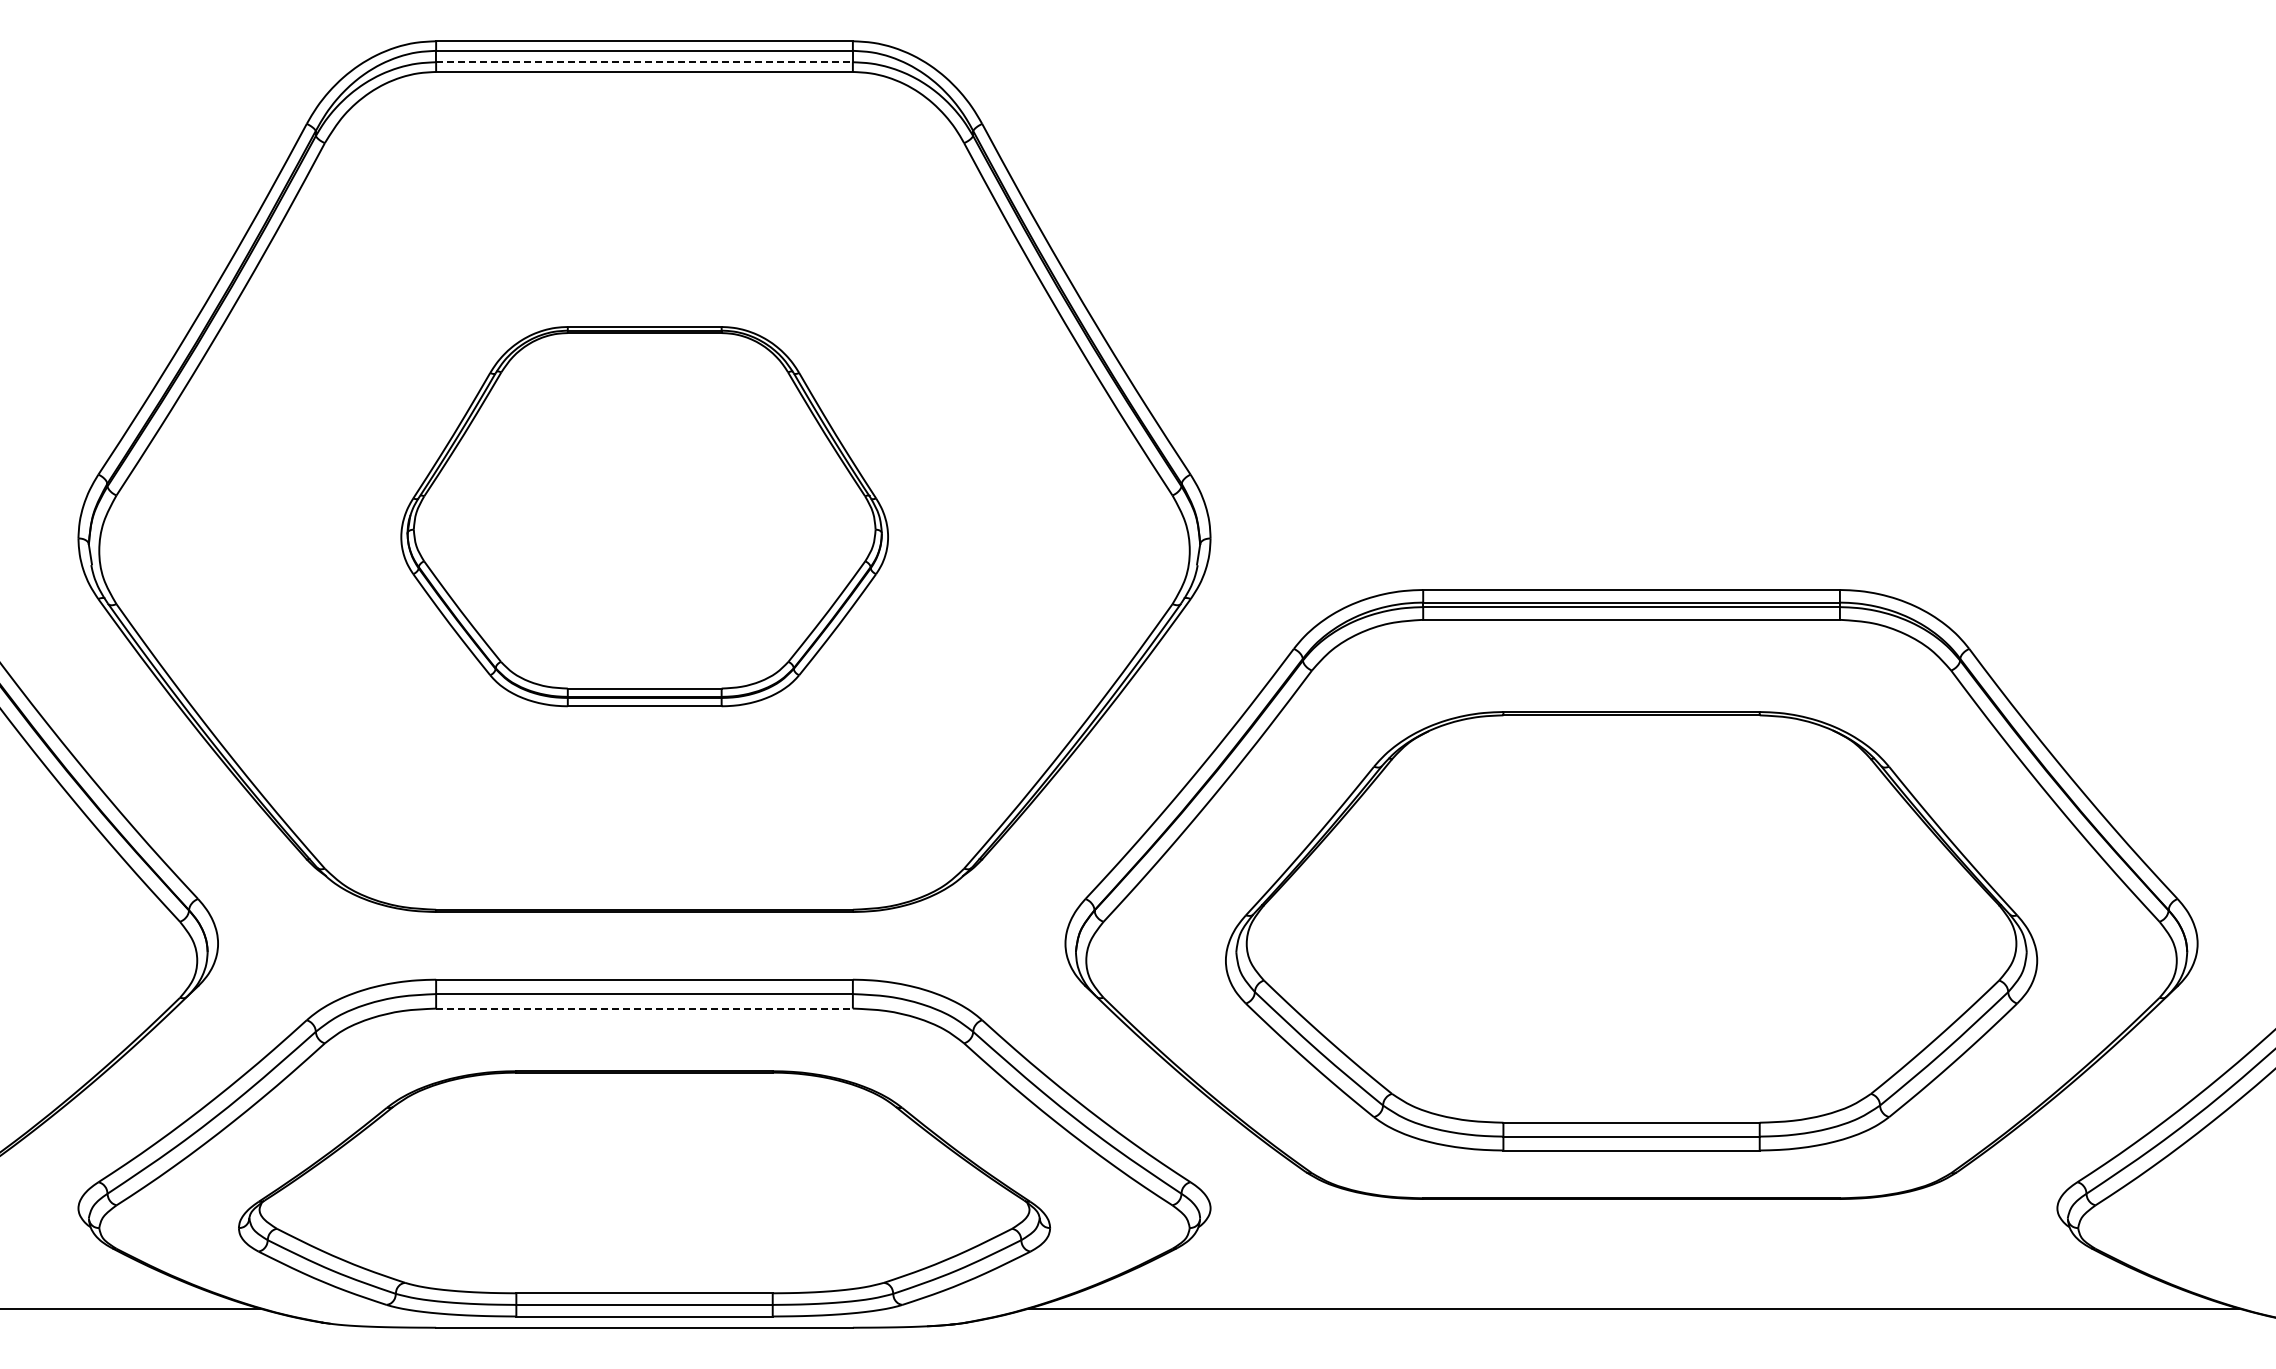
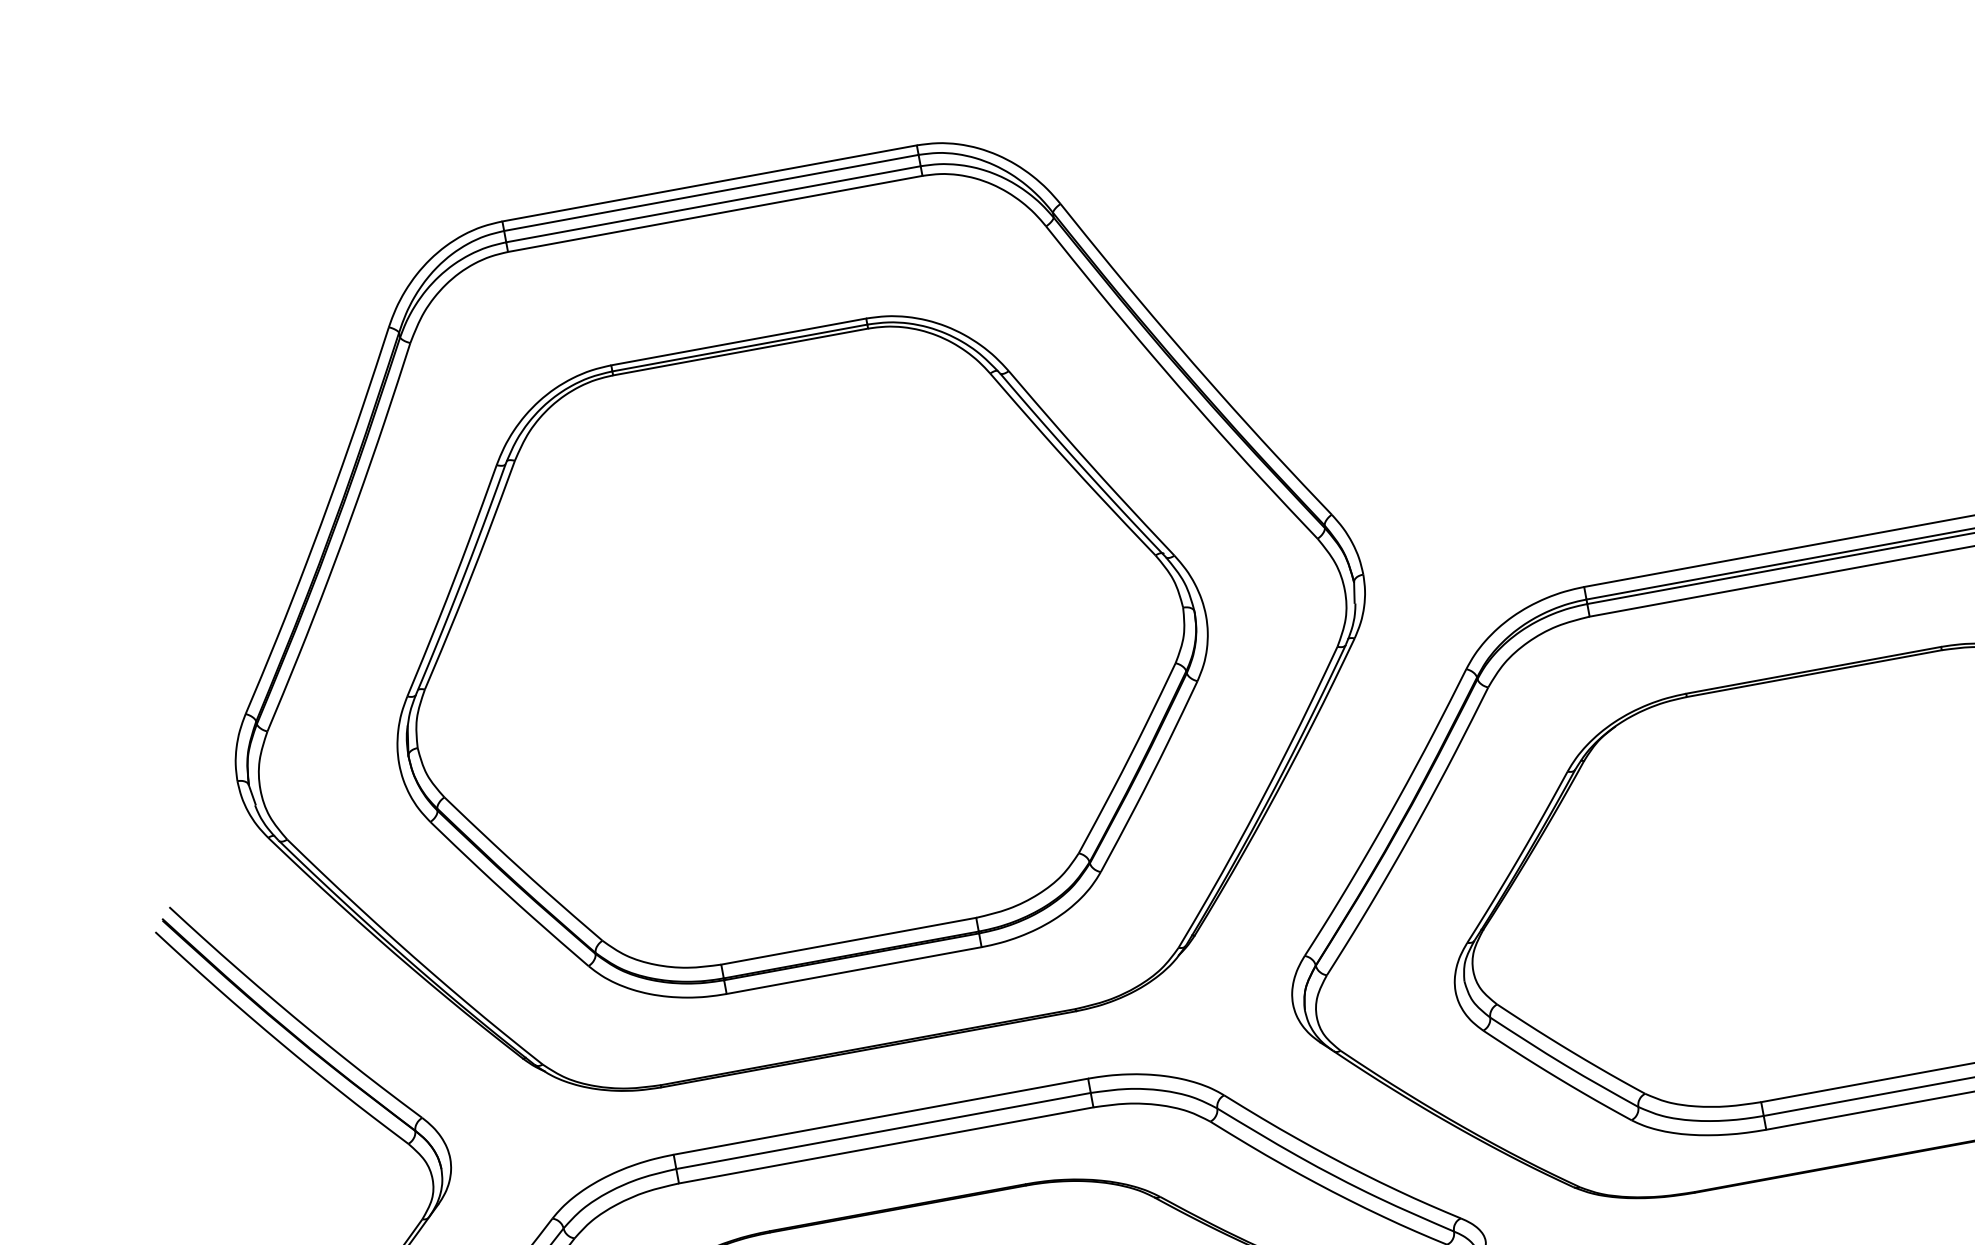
line: (645, 62) -> (714, 204), dashed -> solid
part: (644, 516) -> (796, 656), size x1.67
line: (645, 1008) -> (887, 1145), dashed -> solid

